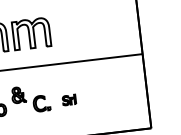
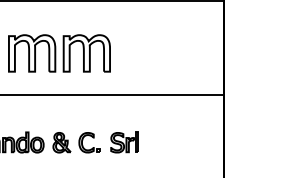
part: (18, 94) -> (61, 142), moved
part: (69, 100) -> (124, 142), size x1.67

